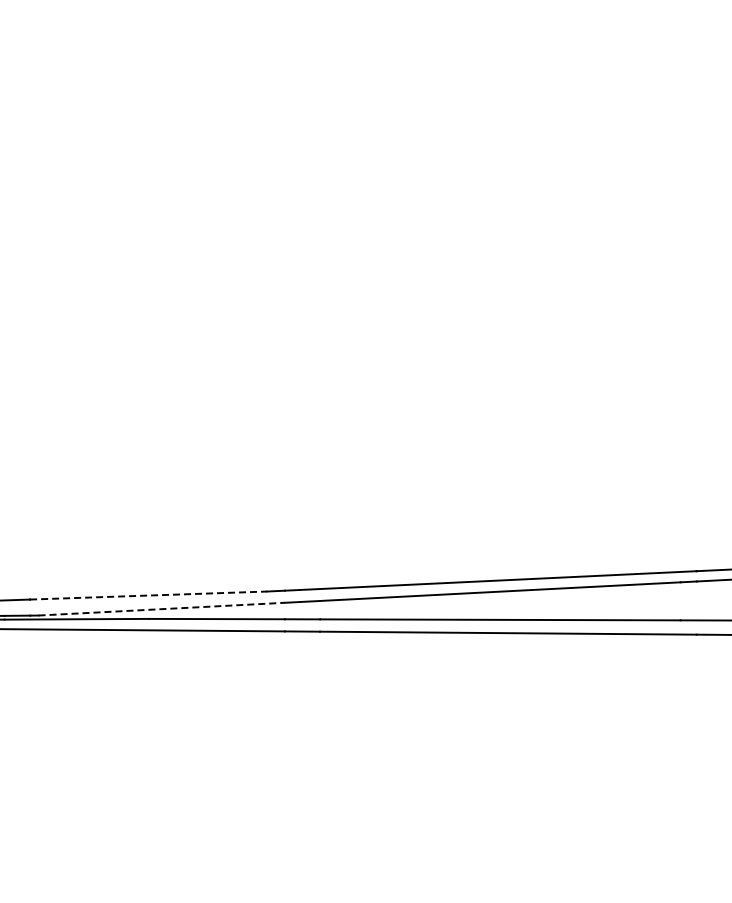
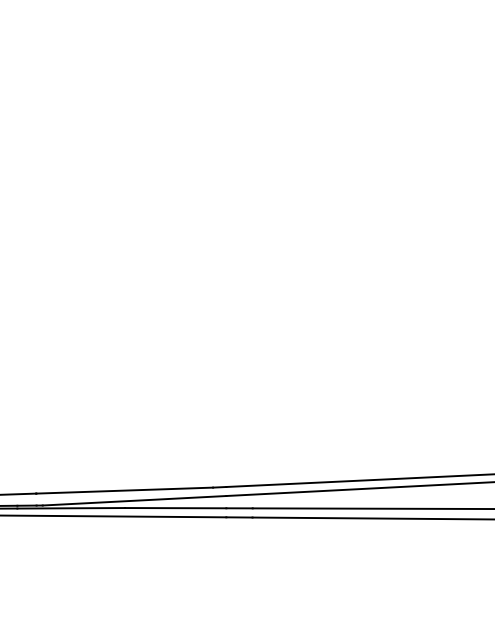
line: (148, 595) -> (124, 490), dashed -> solid
line: (162, 609) -> (135, 501), dashed -> solid

